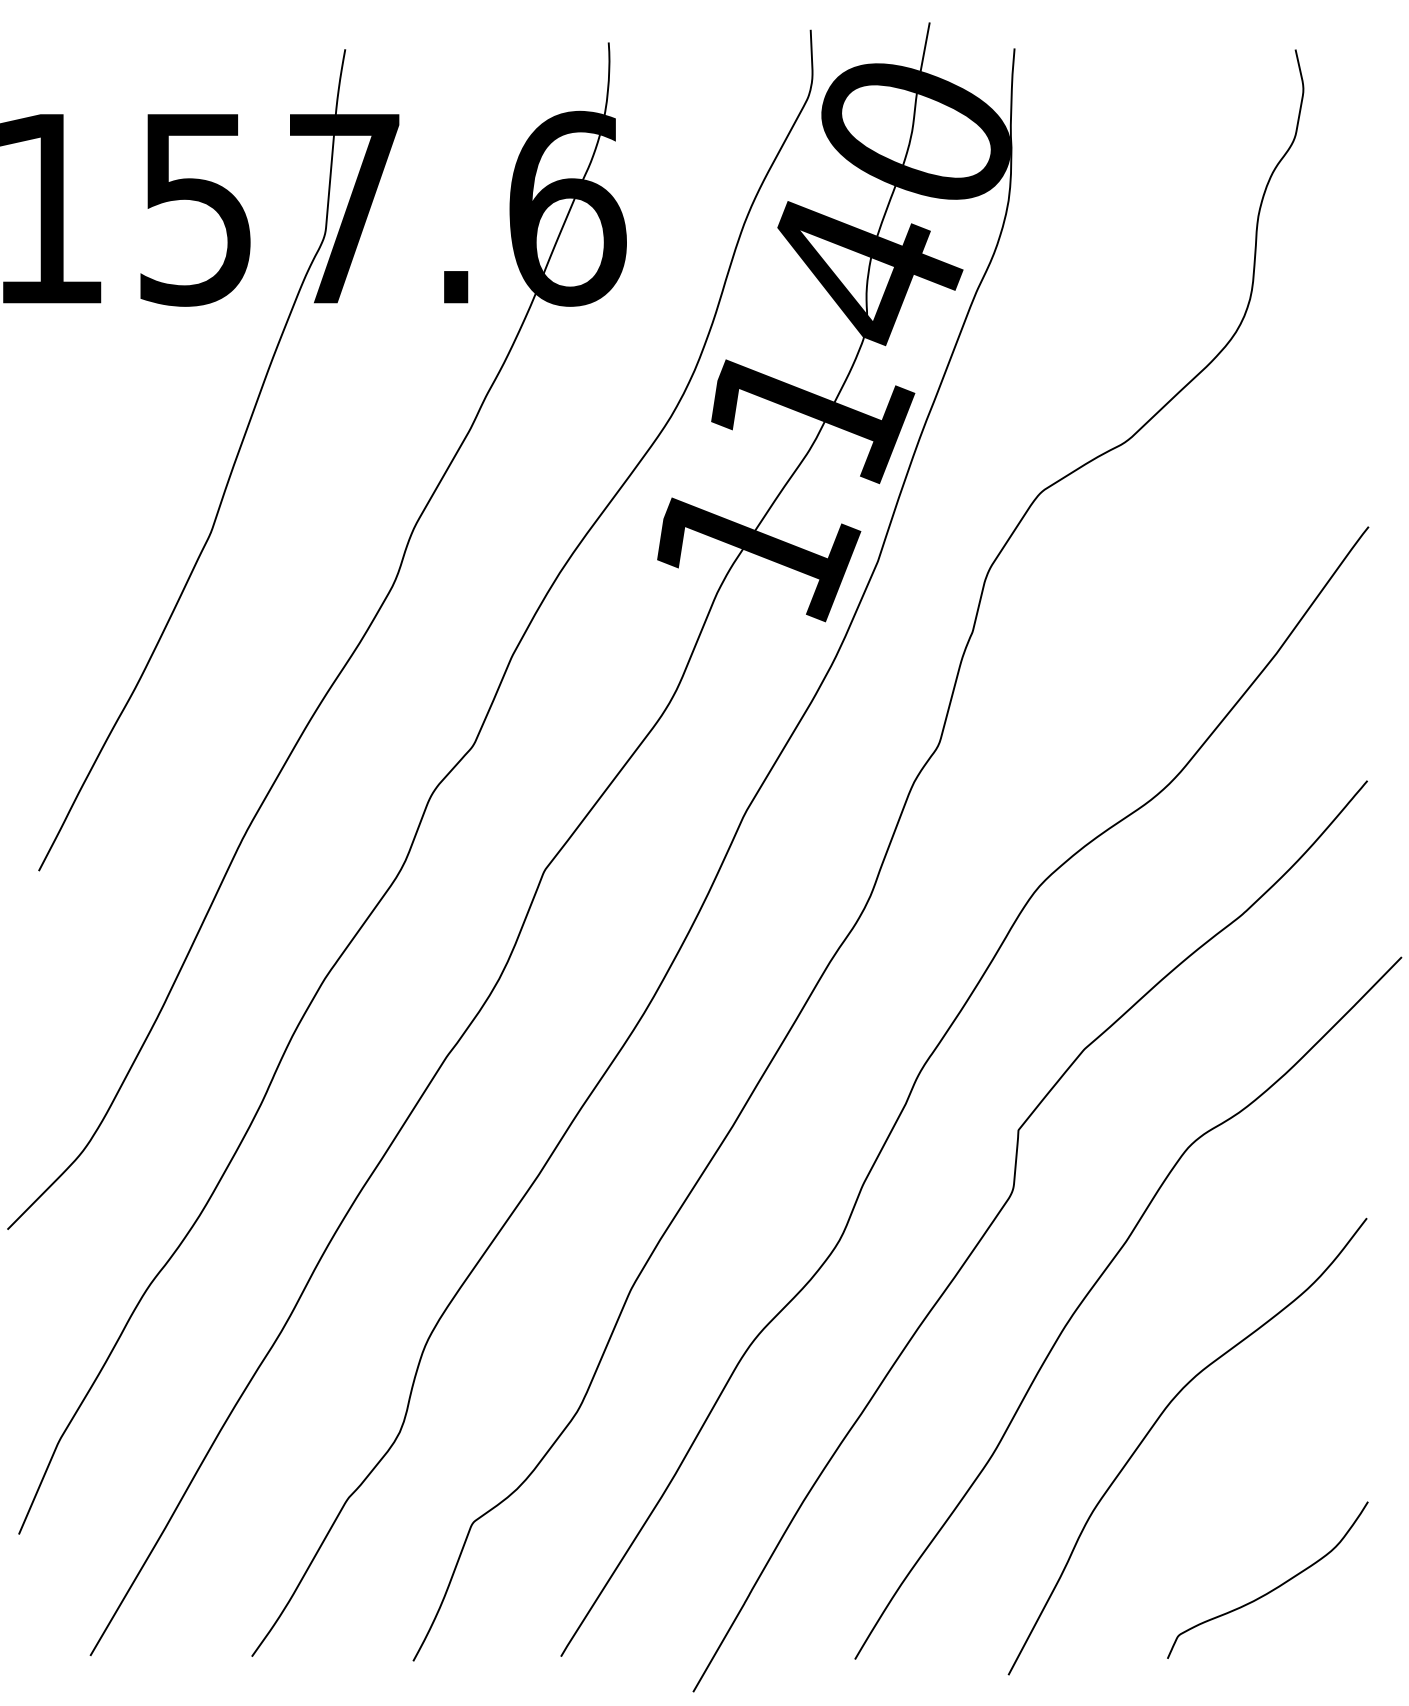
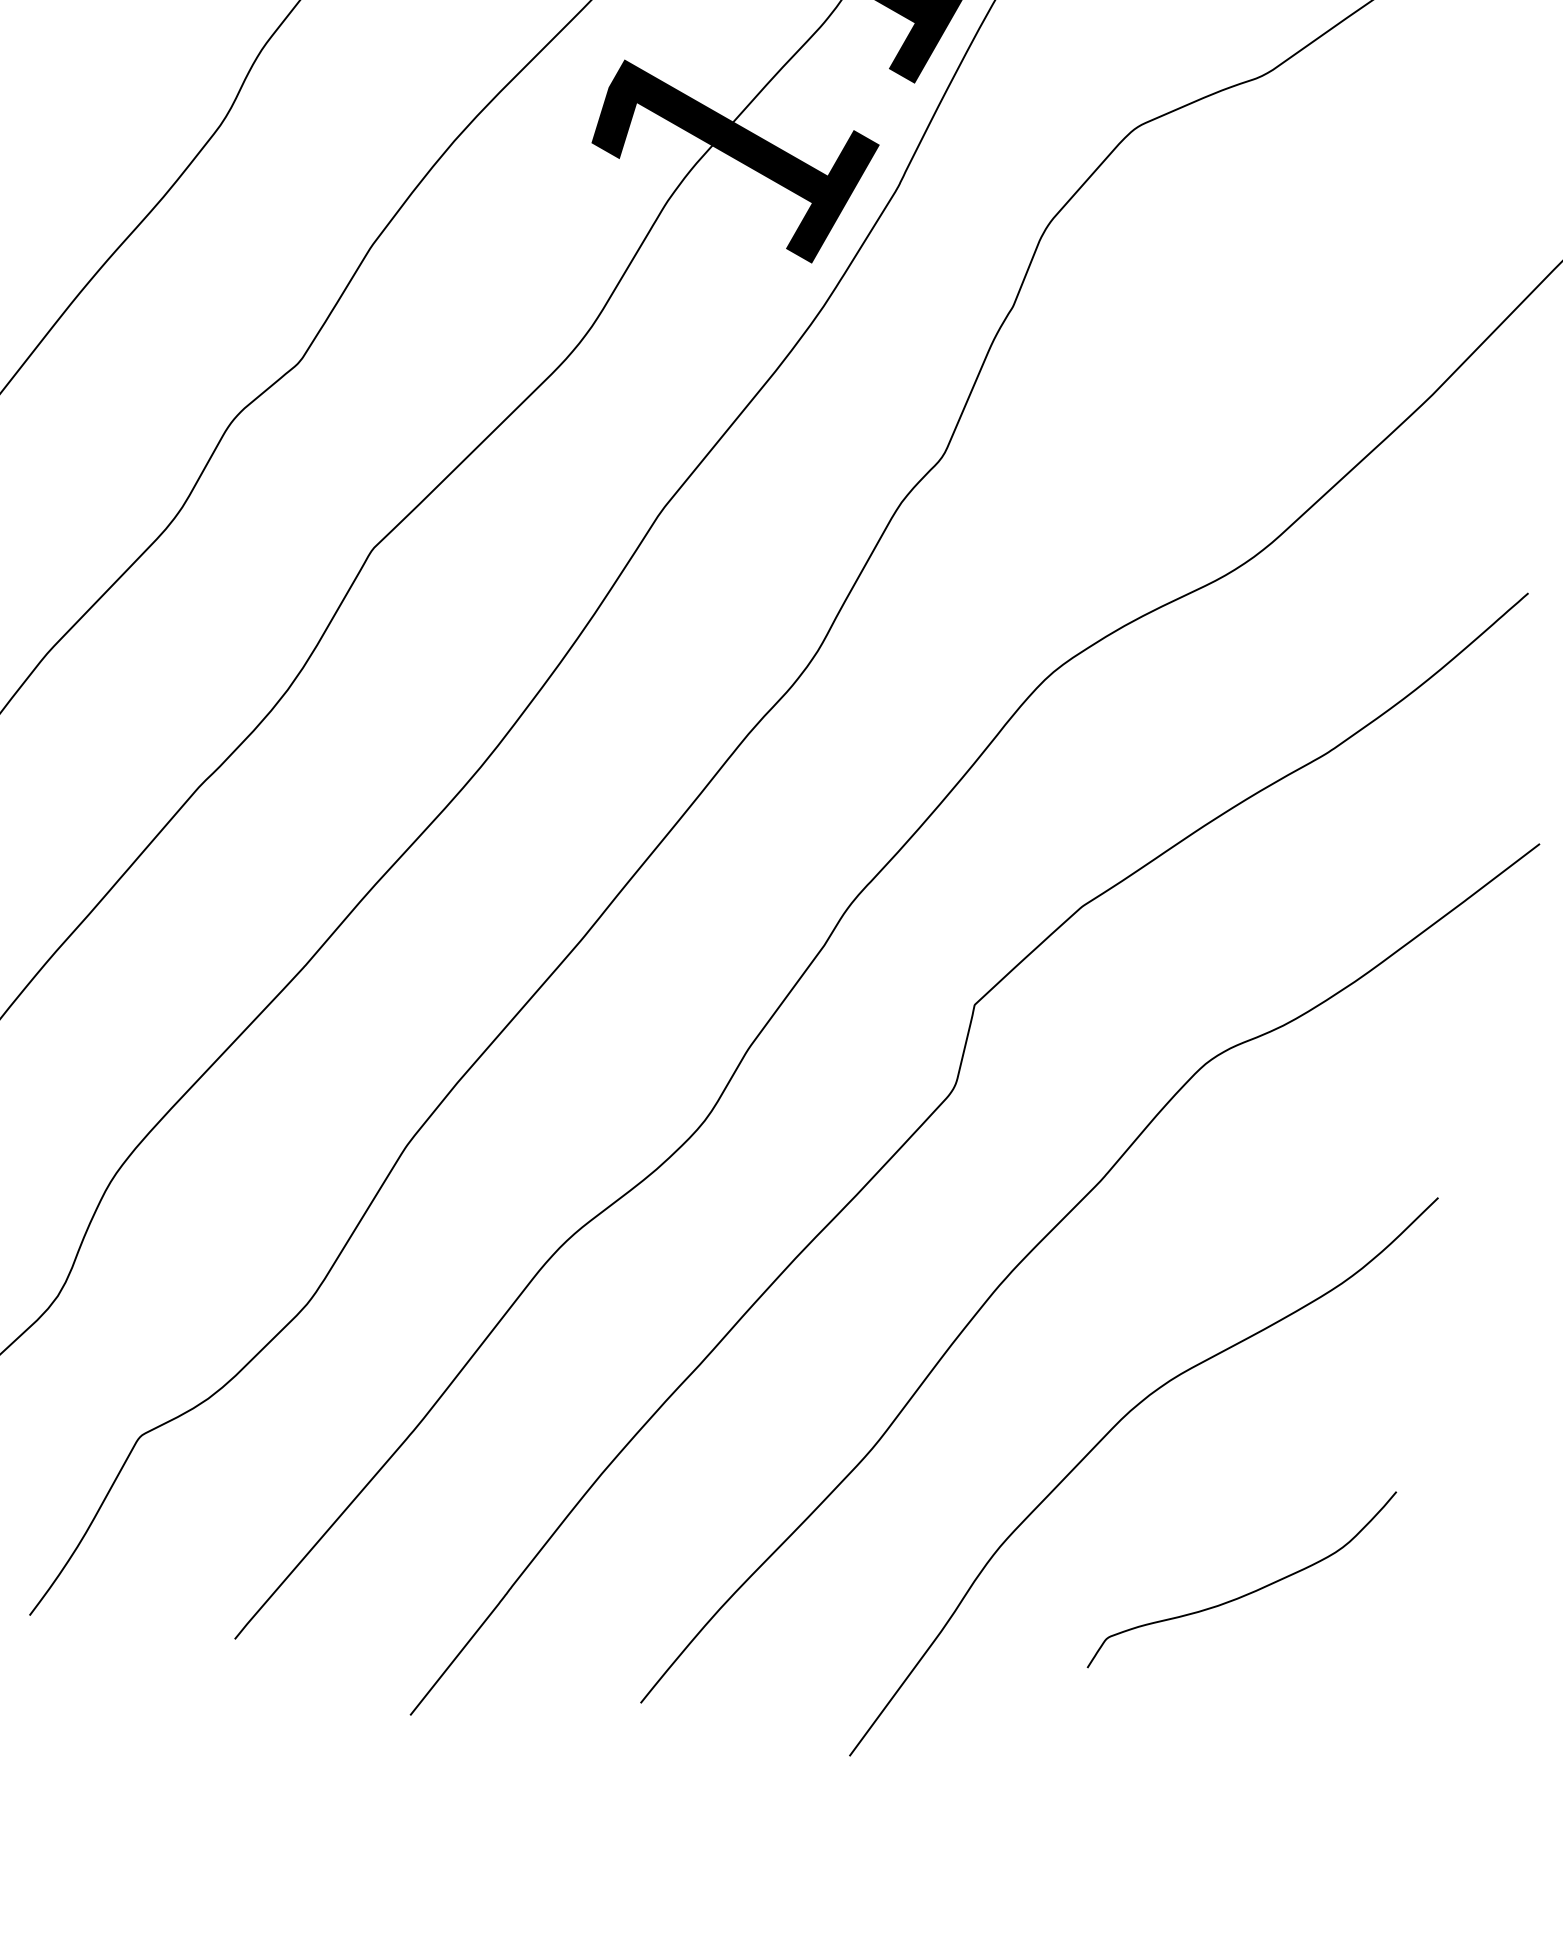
curve: (1273, 1588) -> (1248, 1592), moved

